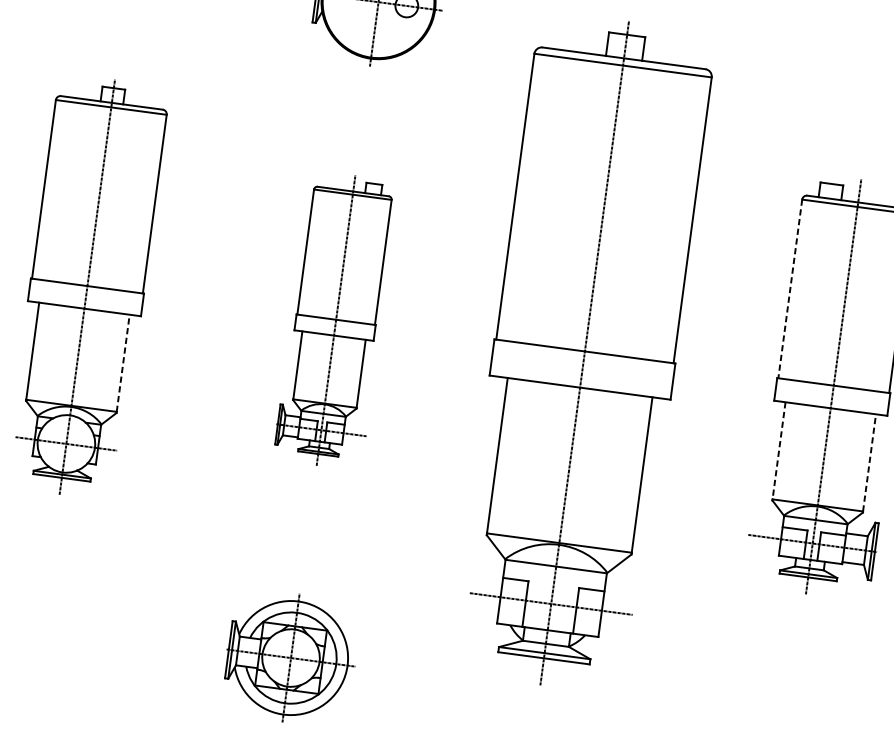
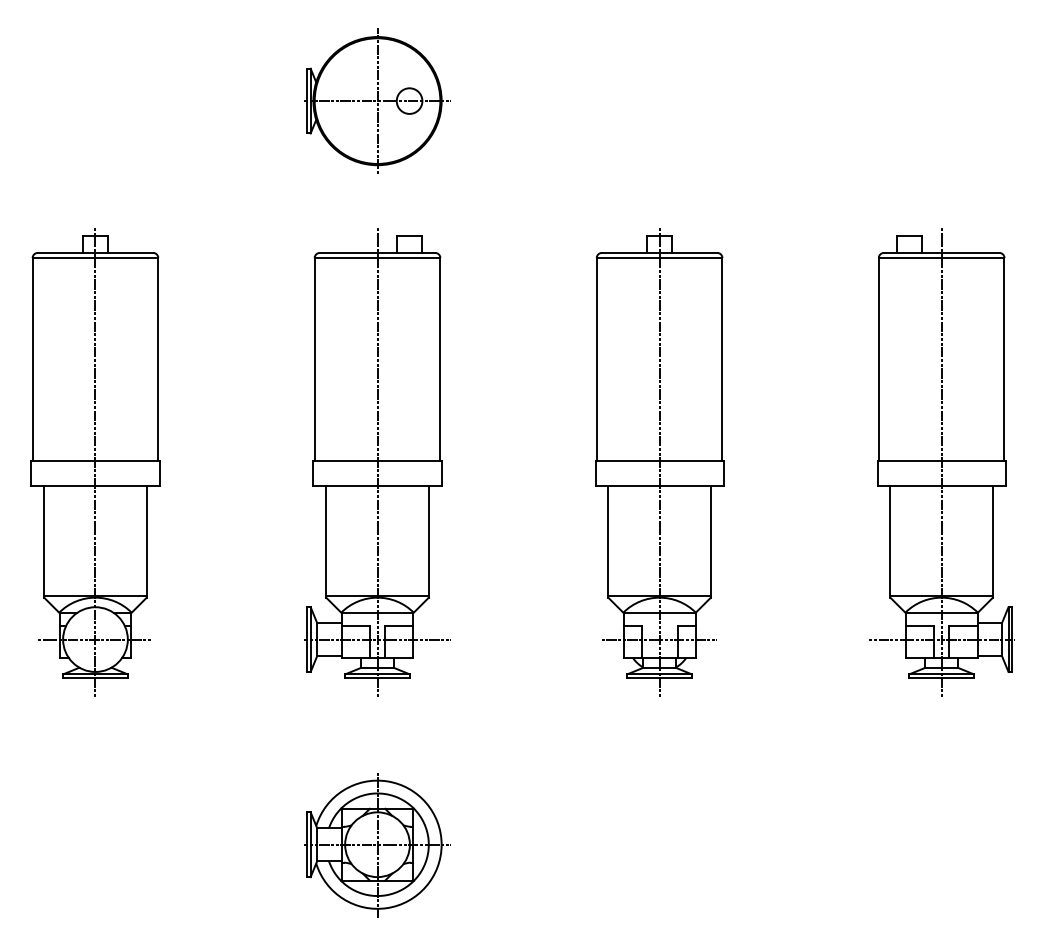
line: (789, 289) -> (878, 359), dashed -> solid
part: (335, 320) -> (377, 462), size x1.43
part: (584, 354) -> (659, 462), size x0.62
line: (123, 362) -> (146, 540), dashed -> solid
line: (779, 450) -> (890, 541), dashed -> solid
line: (869, 462) -> (992, 540), dashed -> solid

